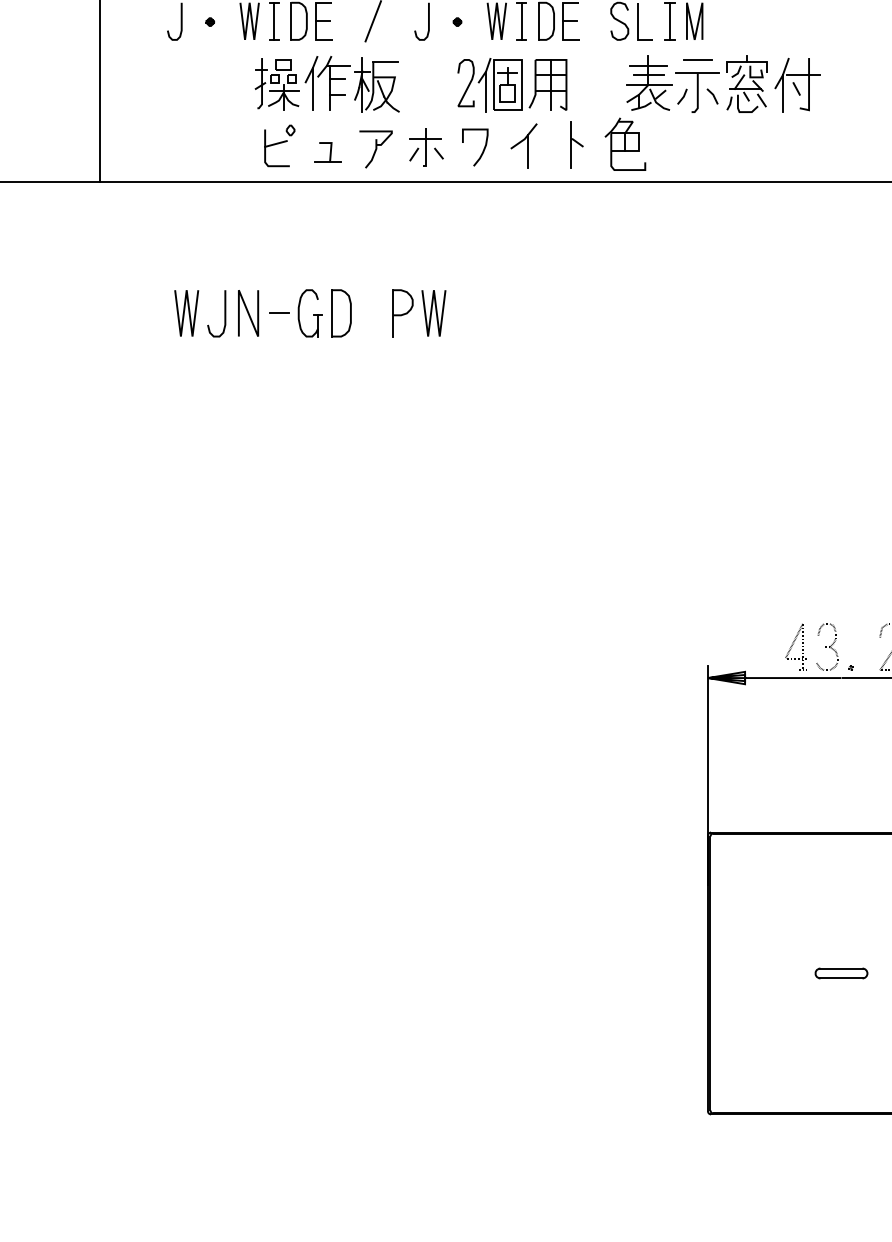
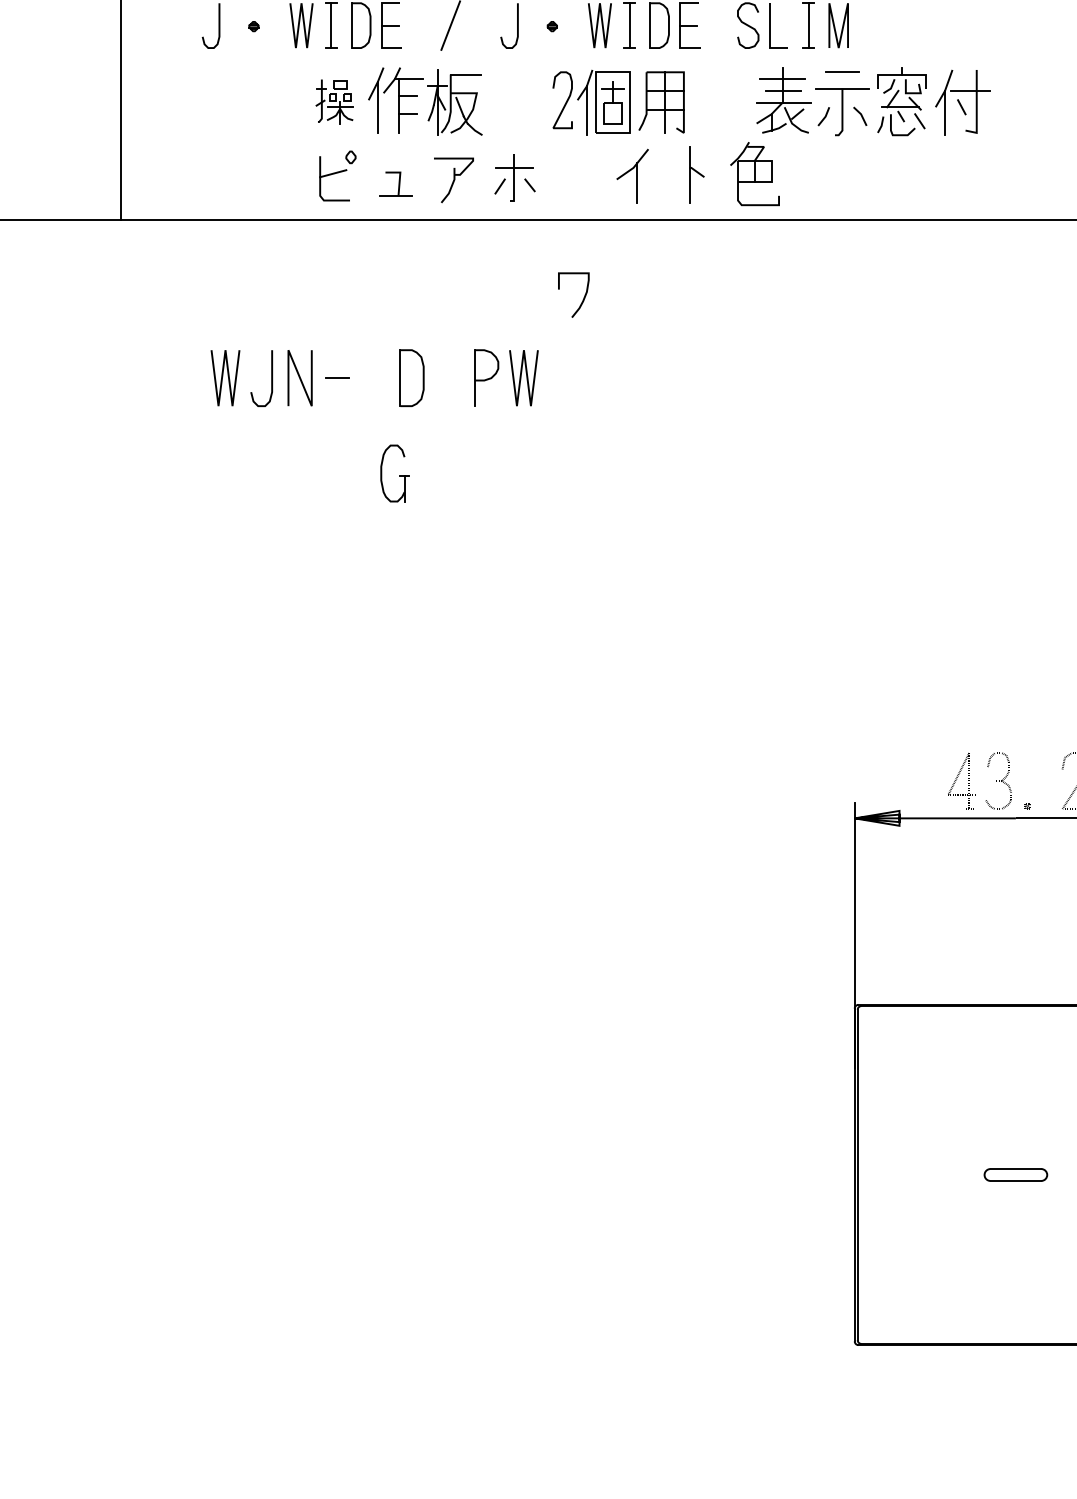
part: (276, 84) -> (333, 101), size x0.7
curve: (482, 150) -> (582, 298), moved
part: (309, 313) -> (394, 473), moved

